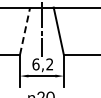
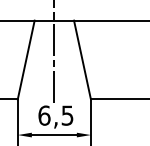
line: (25, 30) -> (26, 58), dashed -> solid
text: (49, 64) -> (66, 115), 6,2 -> 6,5

